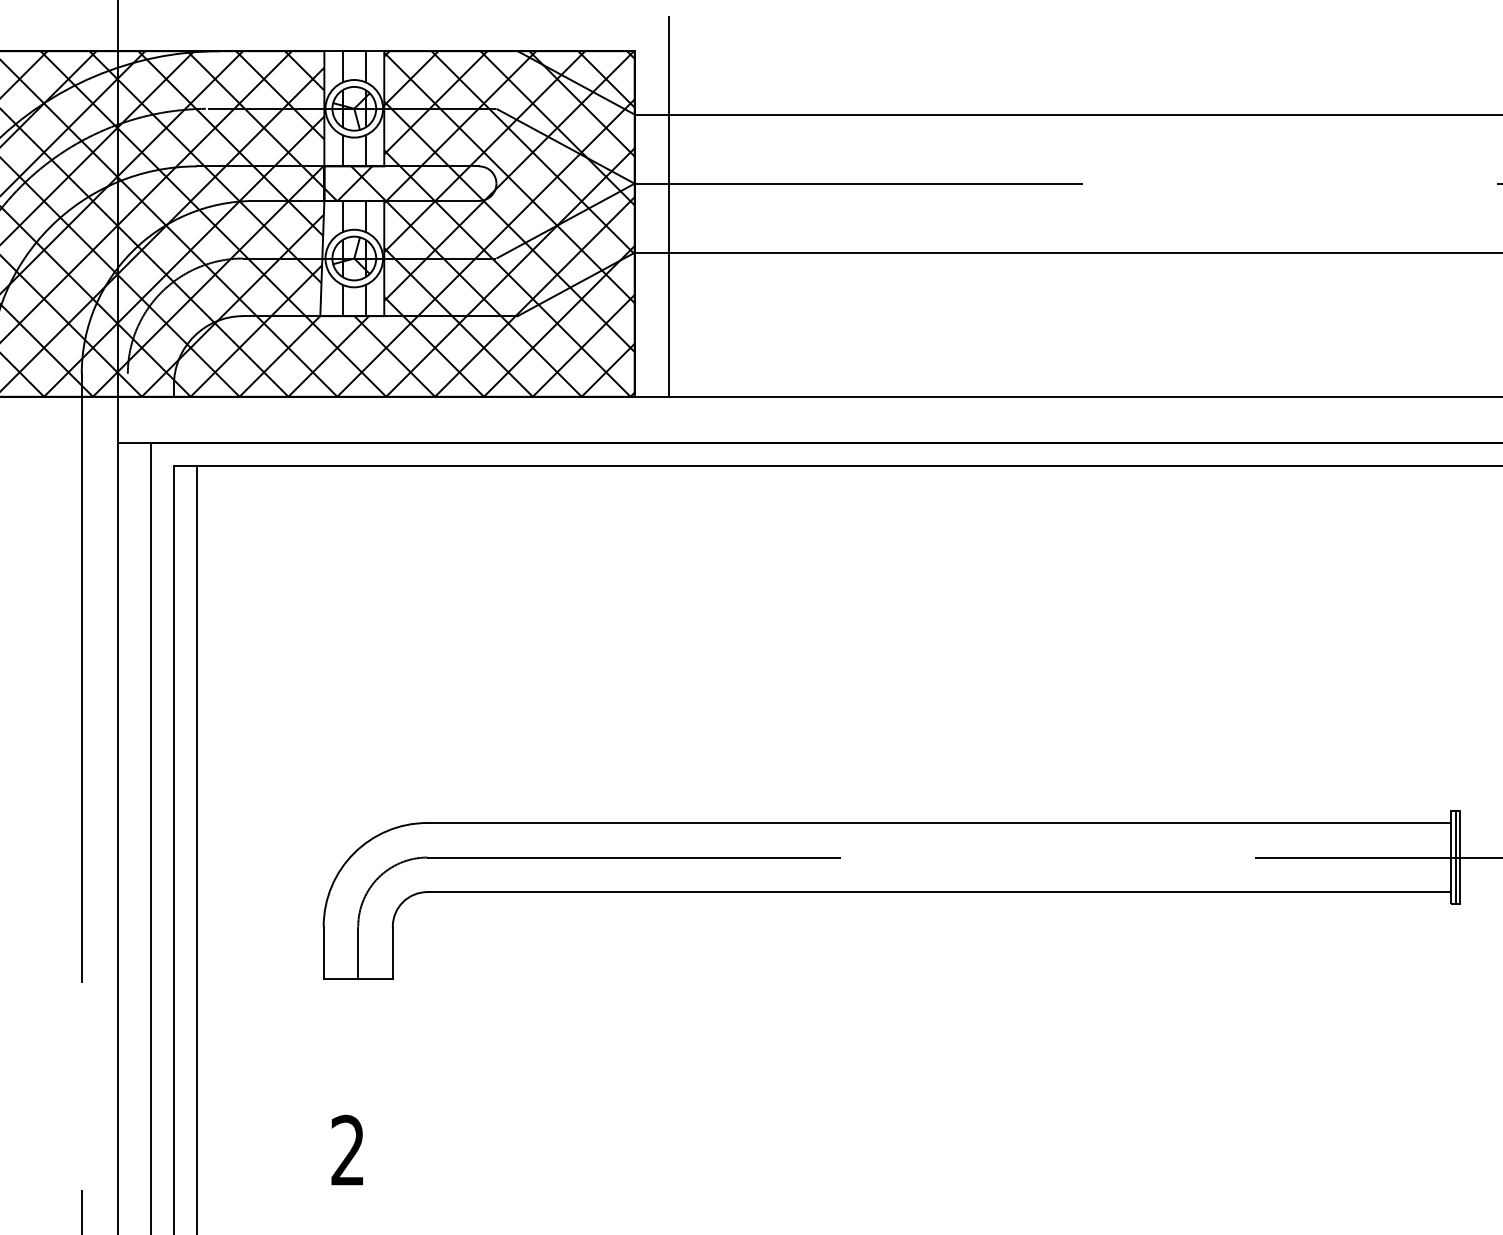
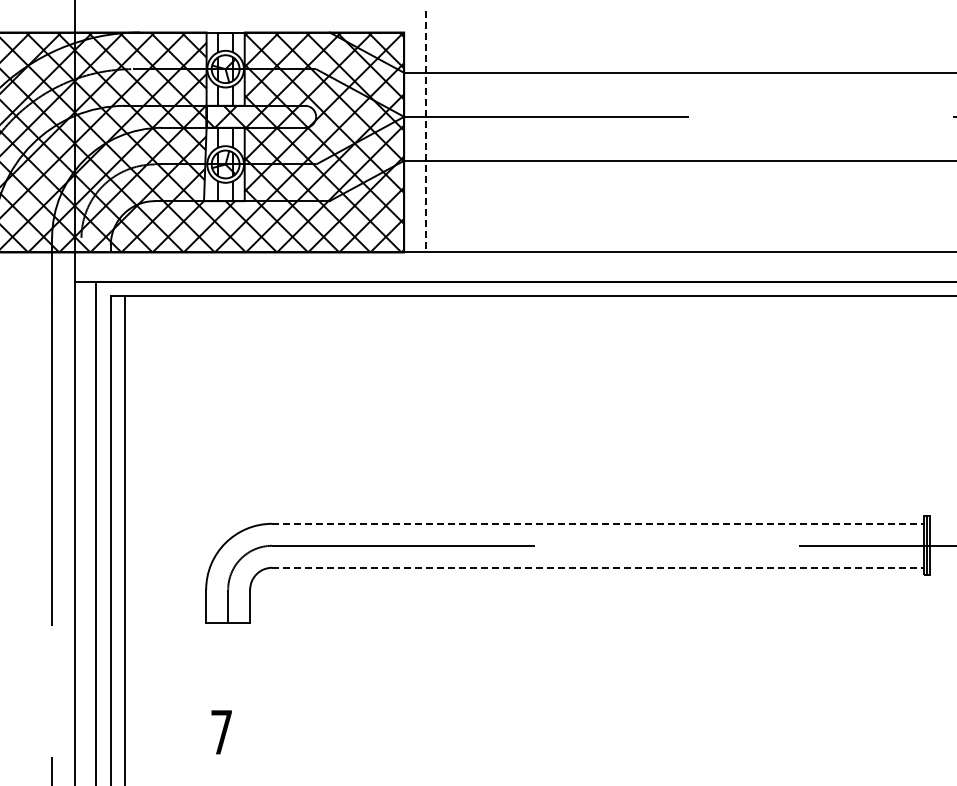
line: (669, 206) -> (426, 131), solid -> dashed
line: (940, 822) -> (598, 523), solid -> dashed
line: (940, 891) -> (598, 567), solid -> dashed
text: (347, 1149) -> (221, 731), 2 -> 7

